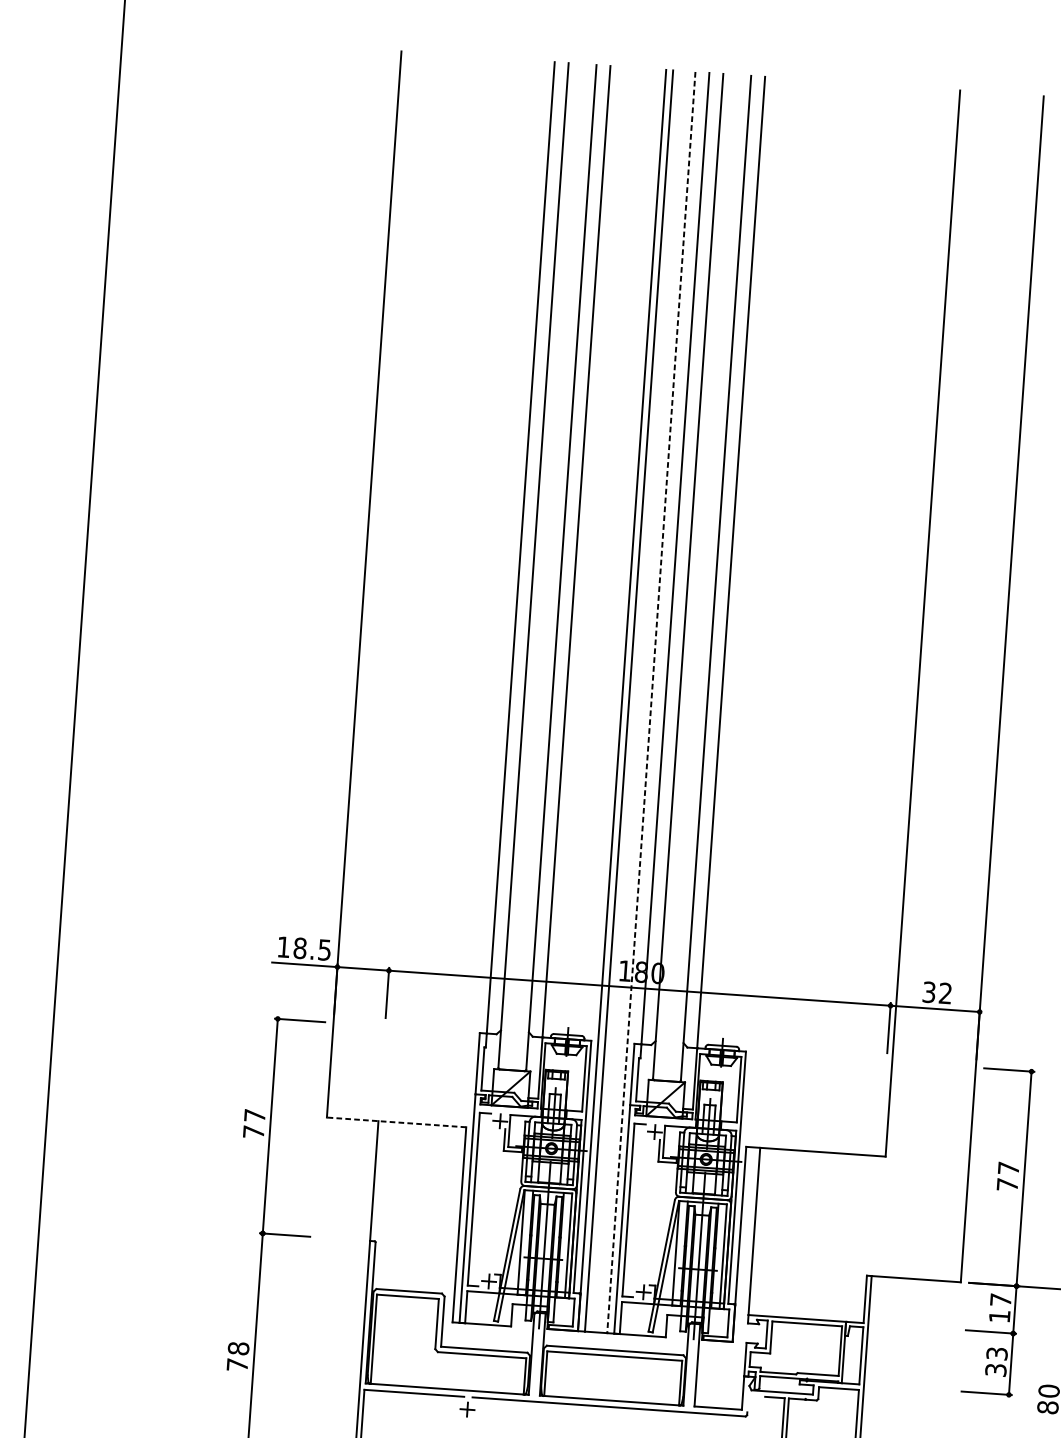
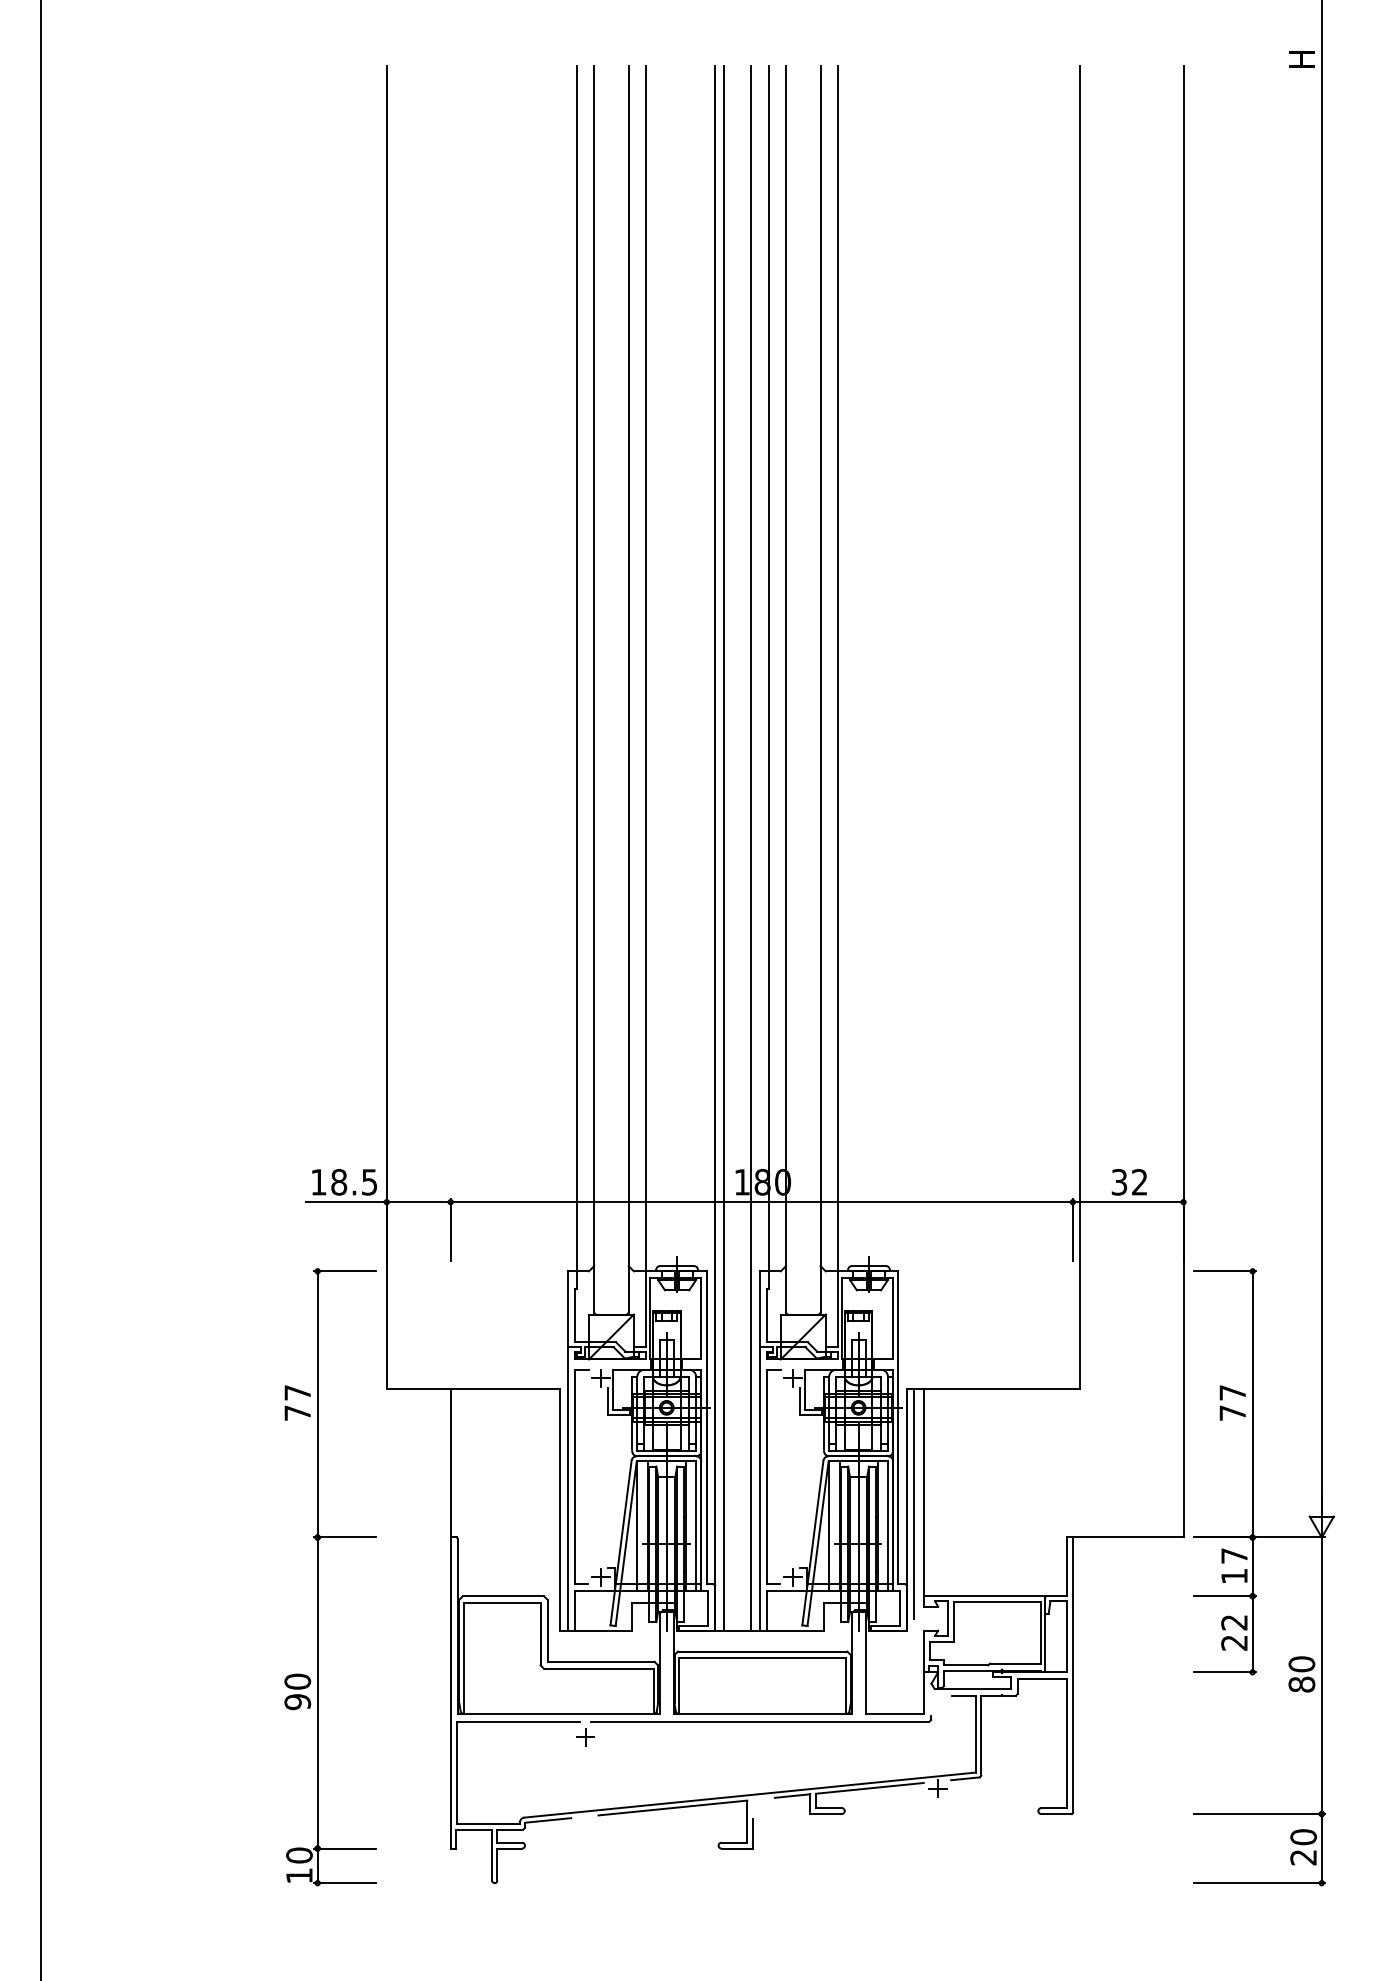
line: (651, 703) -> (751, 849), dashed -> solid
line: (396, 1122) -> (472, 1388), dashed -> solid
line: (745, 1239) -> (913, 1503), added
text: (237, 1356) -> (297, 1691), 78 -> 90
text: (996, 1361) -> (1234, 1632), 33 -> 22

